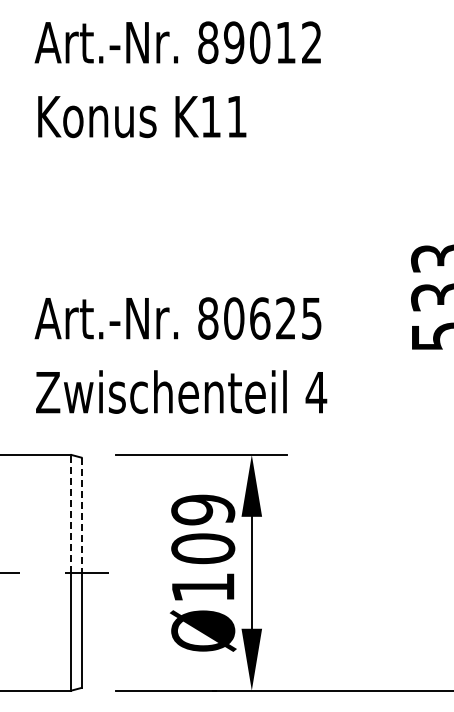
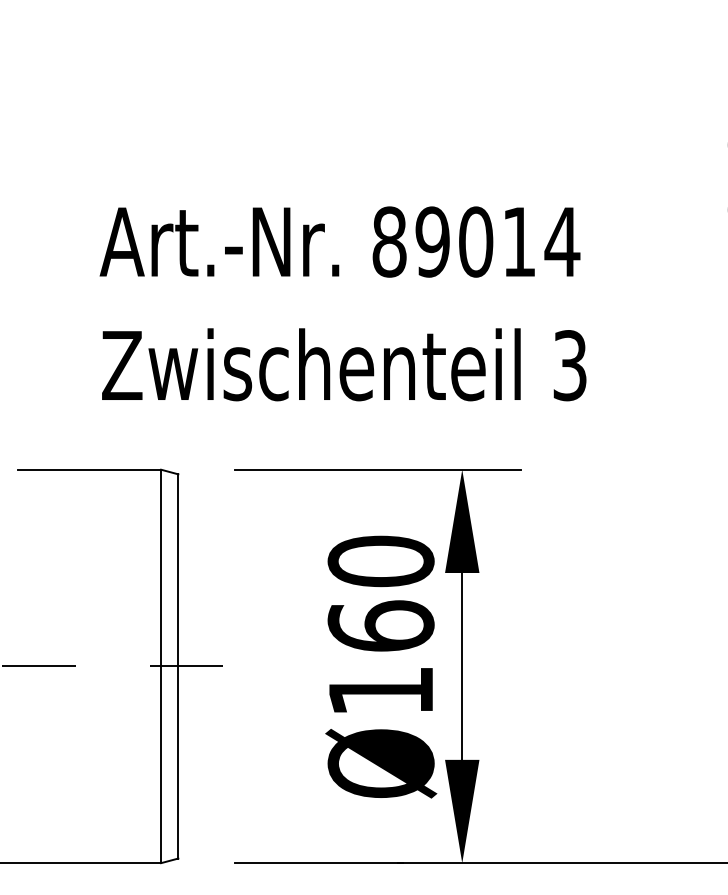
text: (272, 318) -> (496, 241), 80625 -> 89014
text: (316, 392) -> (570, 365), 4 -> 3
line: (71, 513) -> (161, 567), dashed -> solid
line: (81, 515) -> (177, 570), dashed -> solid
text: (203, 529) -> (381, 594), Ø109 -> Ø160

